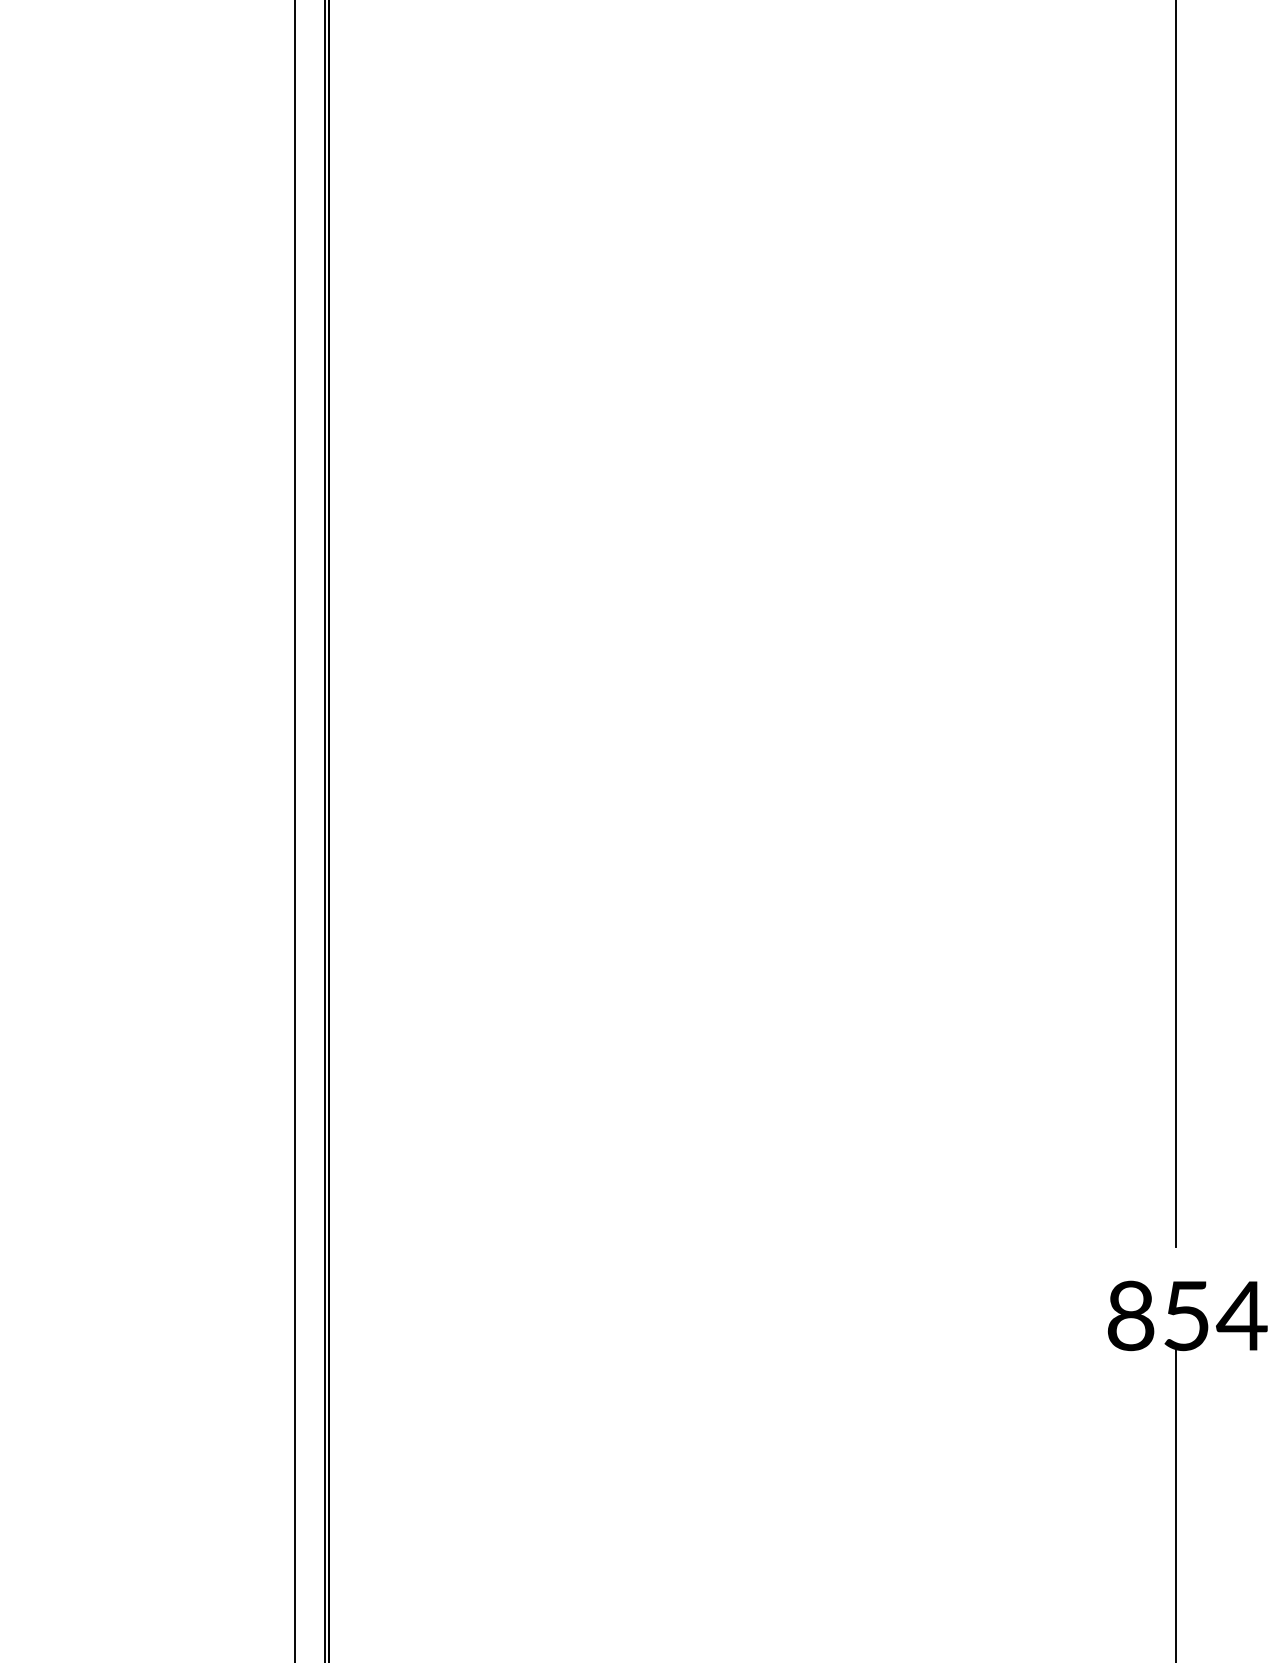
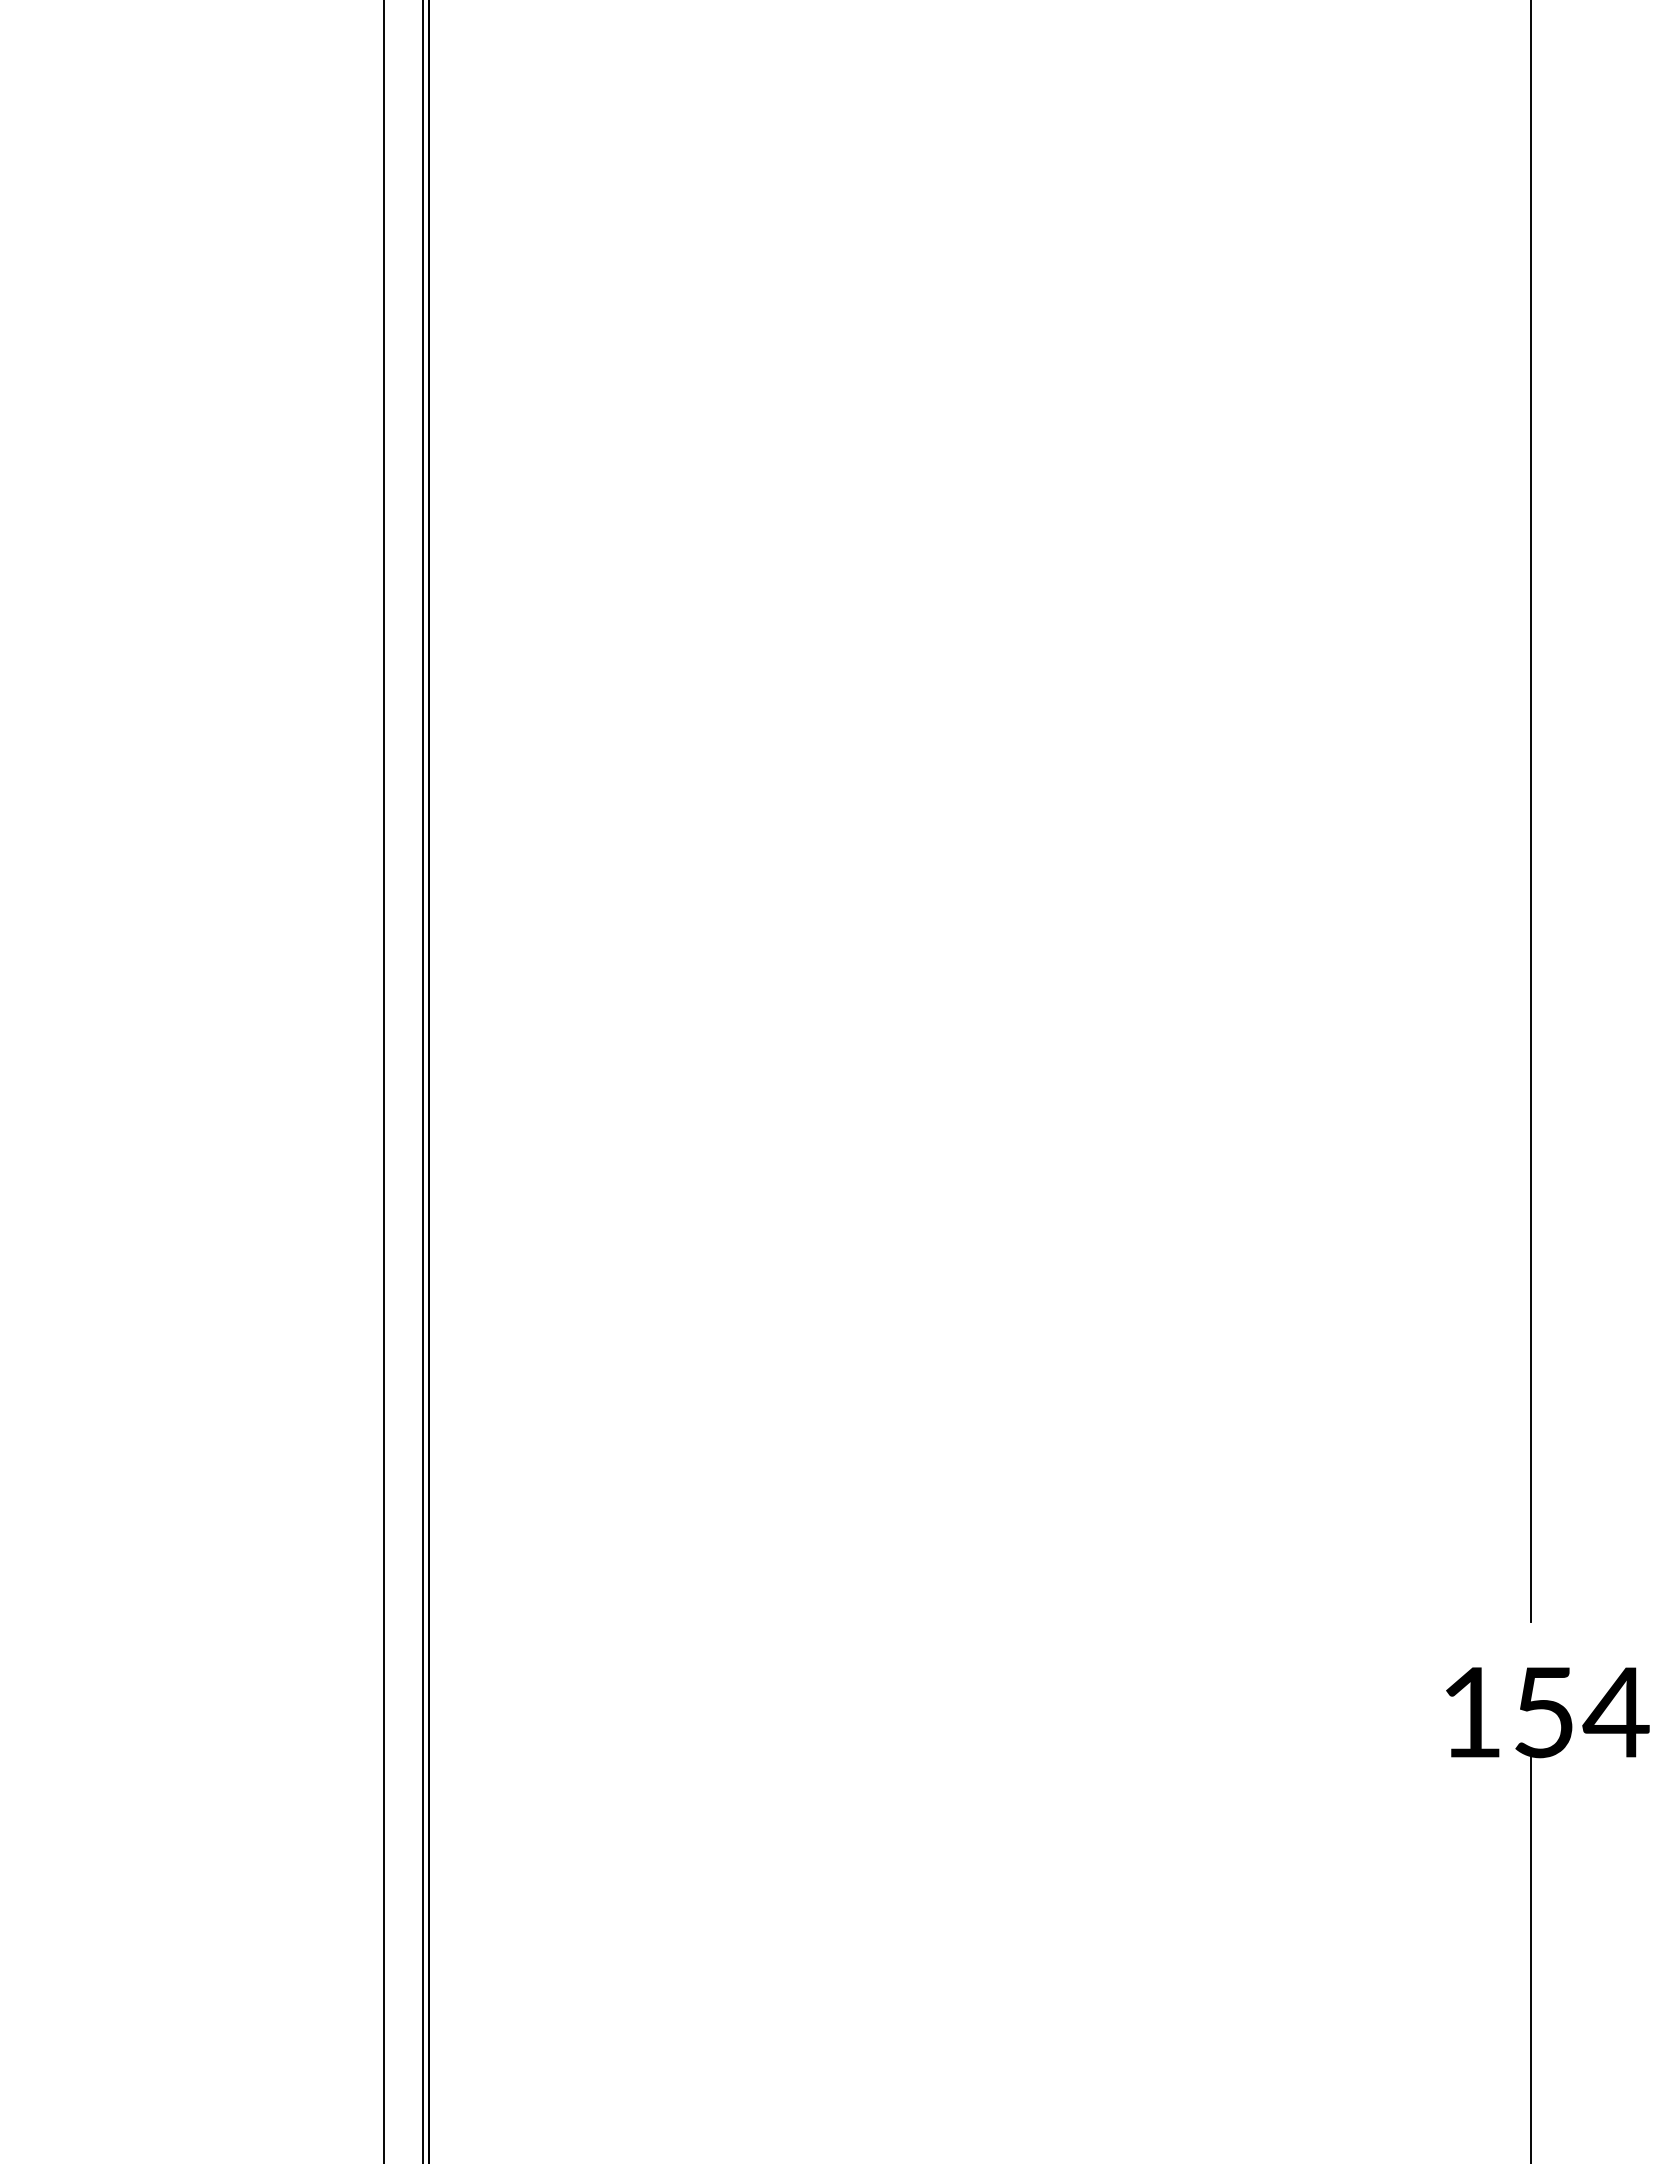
text: (1130, 1315) -> (1471, 1712), 854 -> 154

